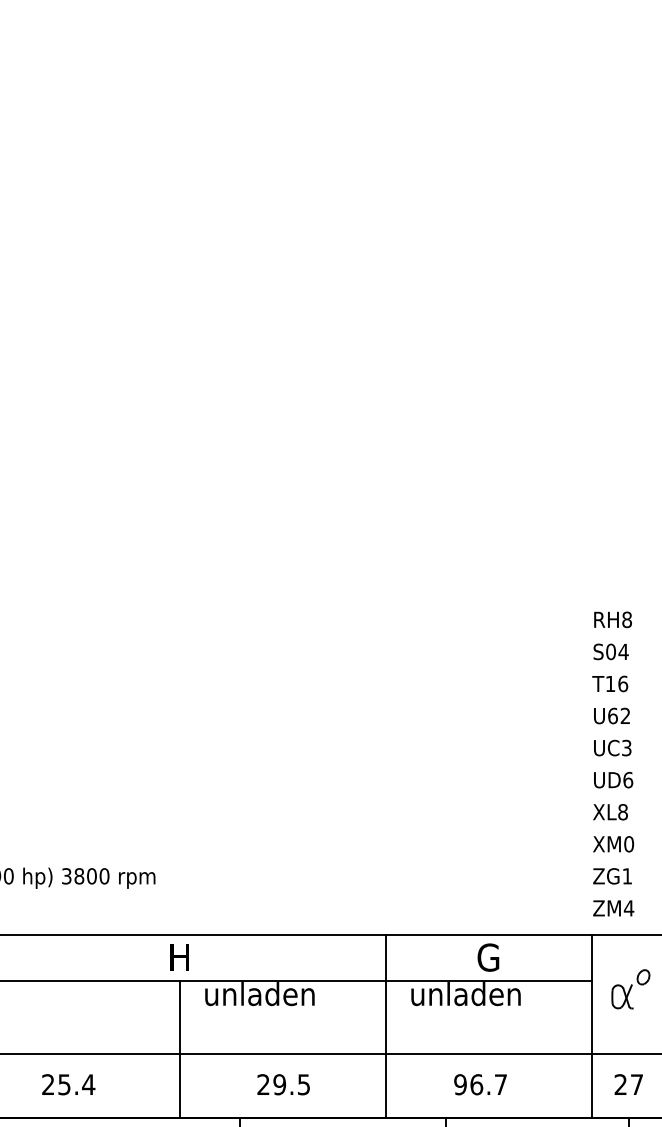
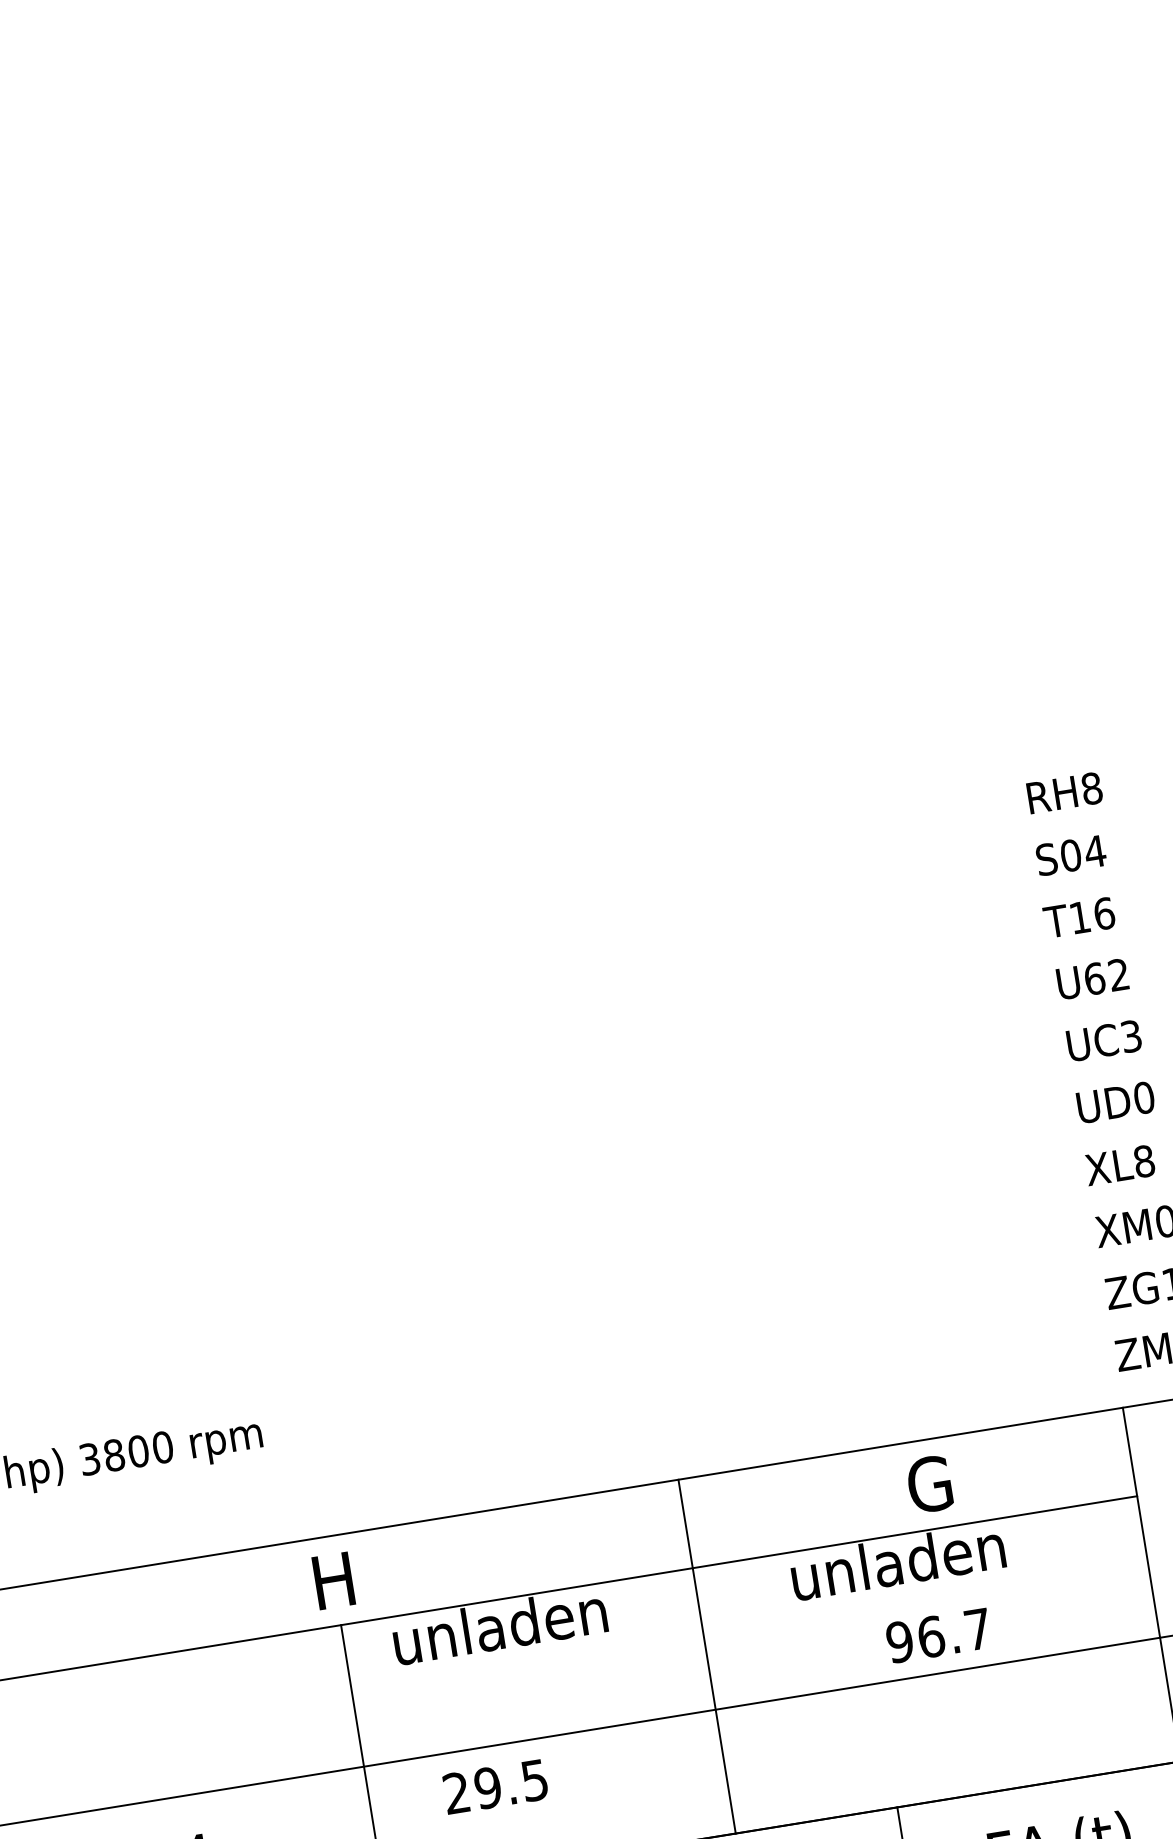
text: (628, 779) -> (1144, 1096), UD6 -> UD0
line: (386, 1025) -> (707, 1654), moved
text: (283, 1084) -> (495, 1786), moved
text: (480, 1084) -> (938, 1635), moved

